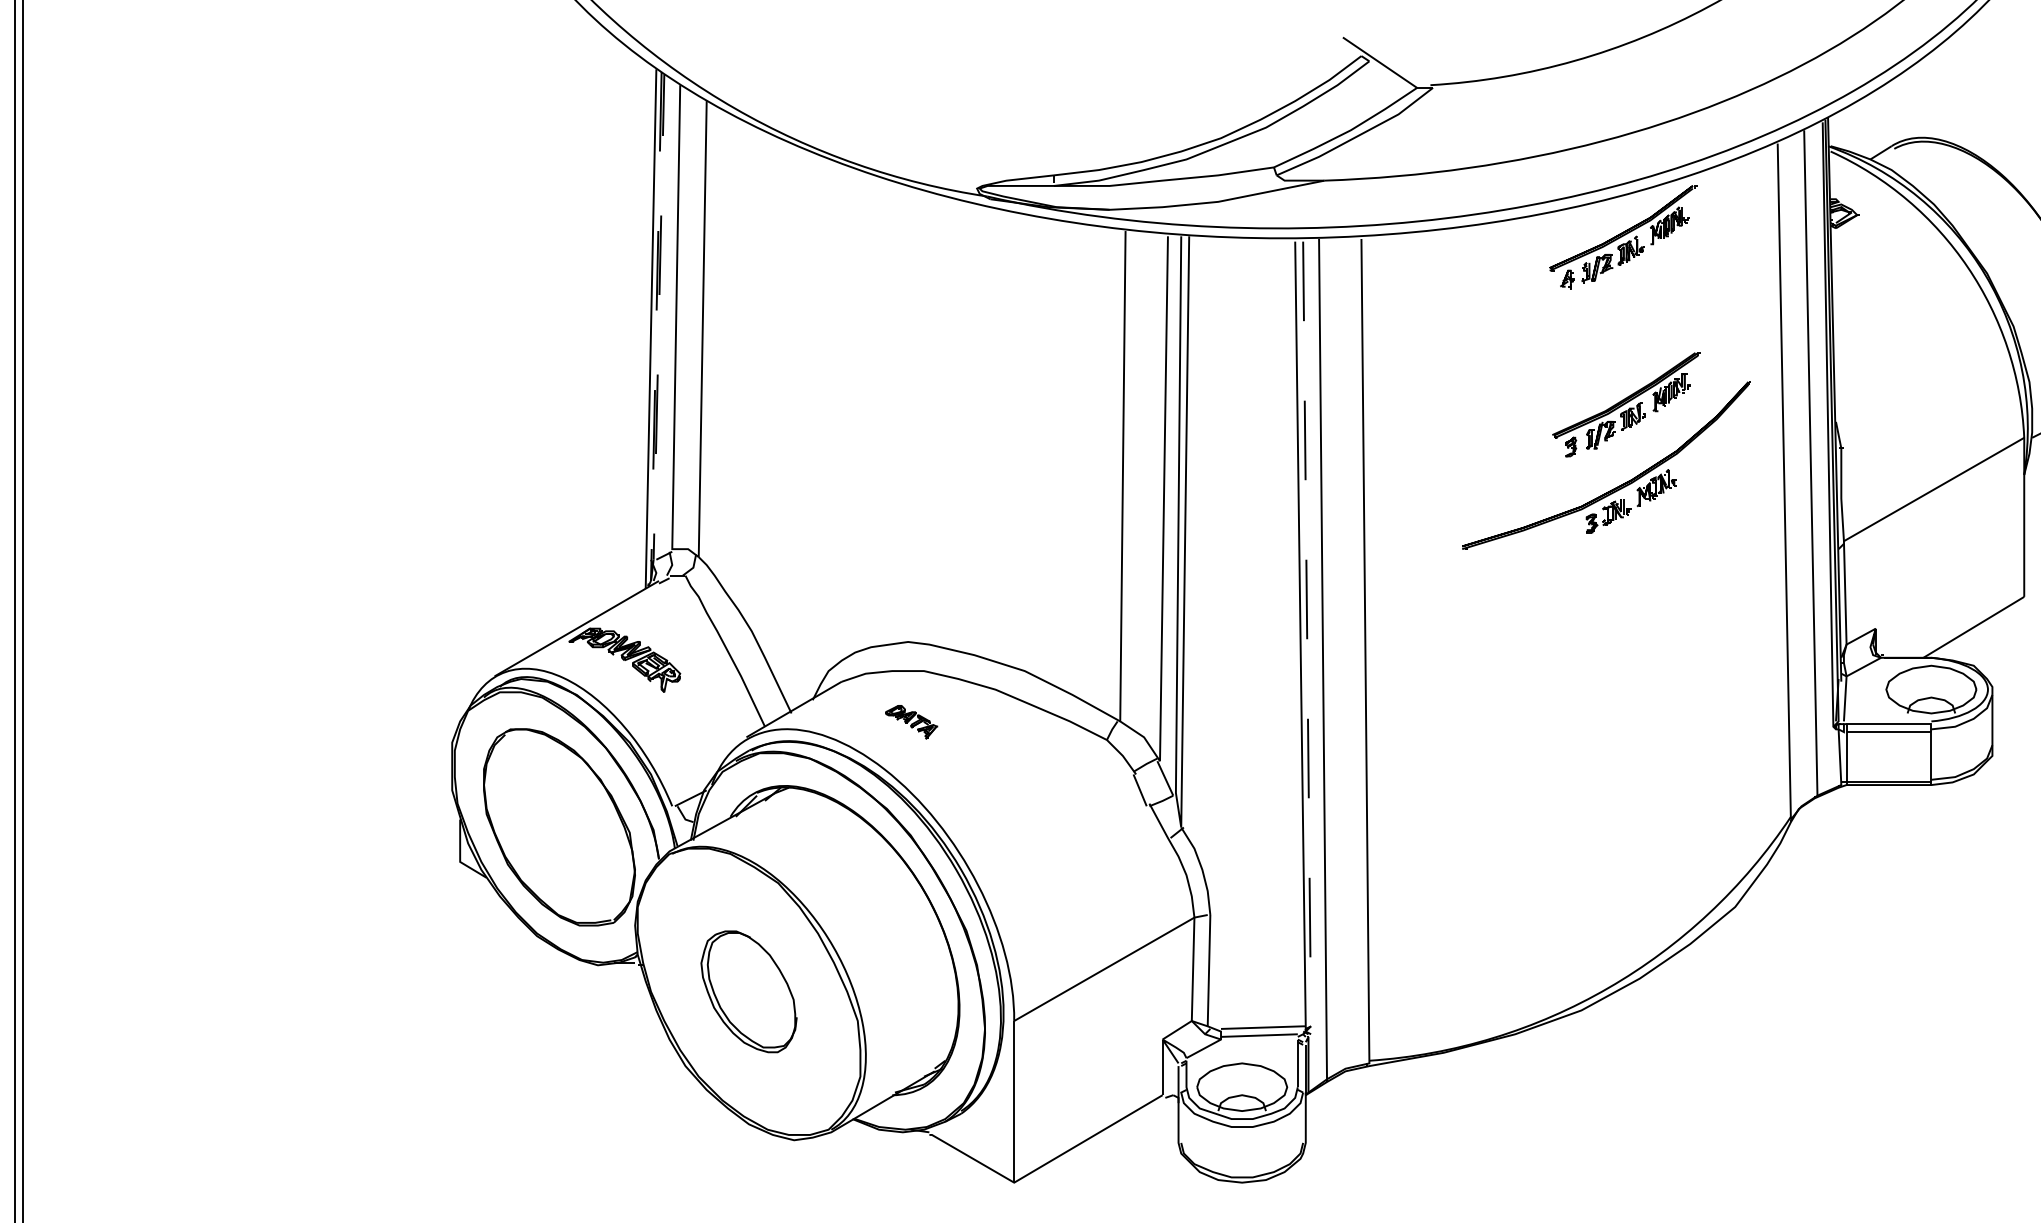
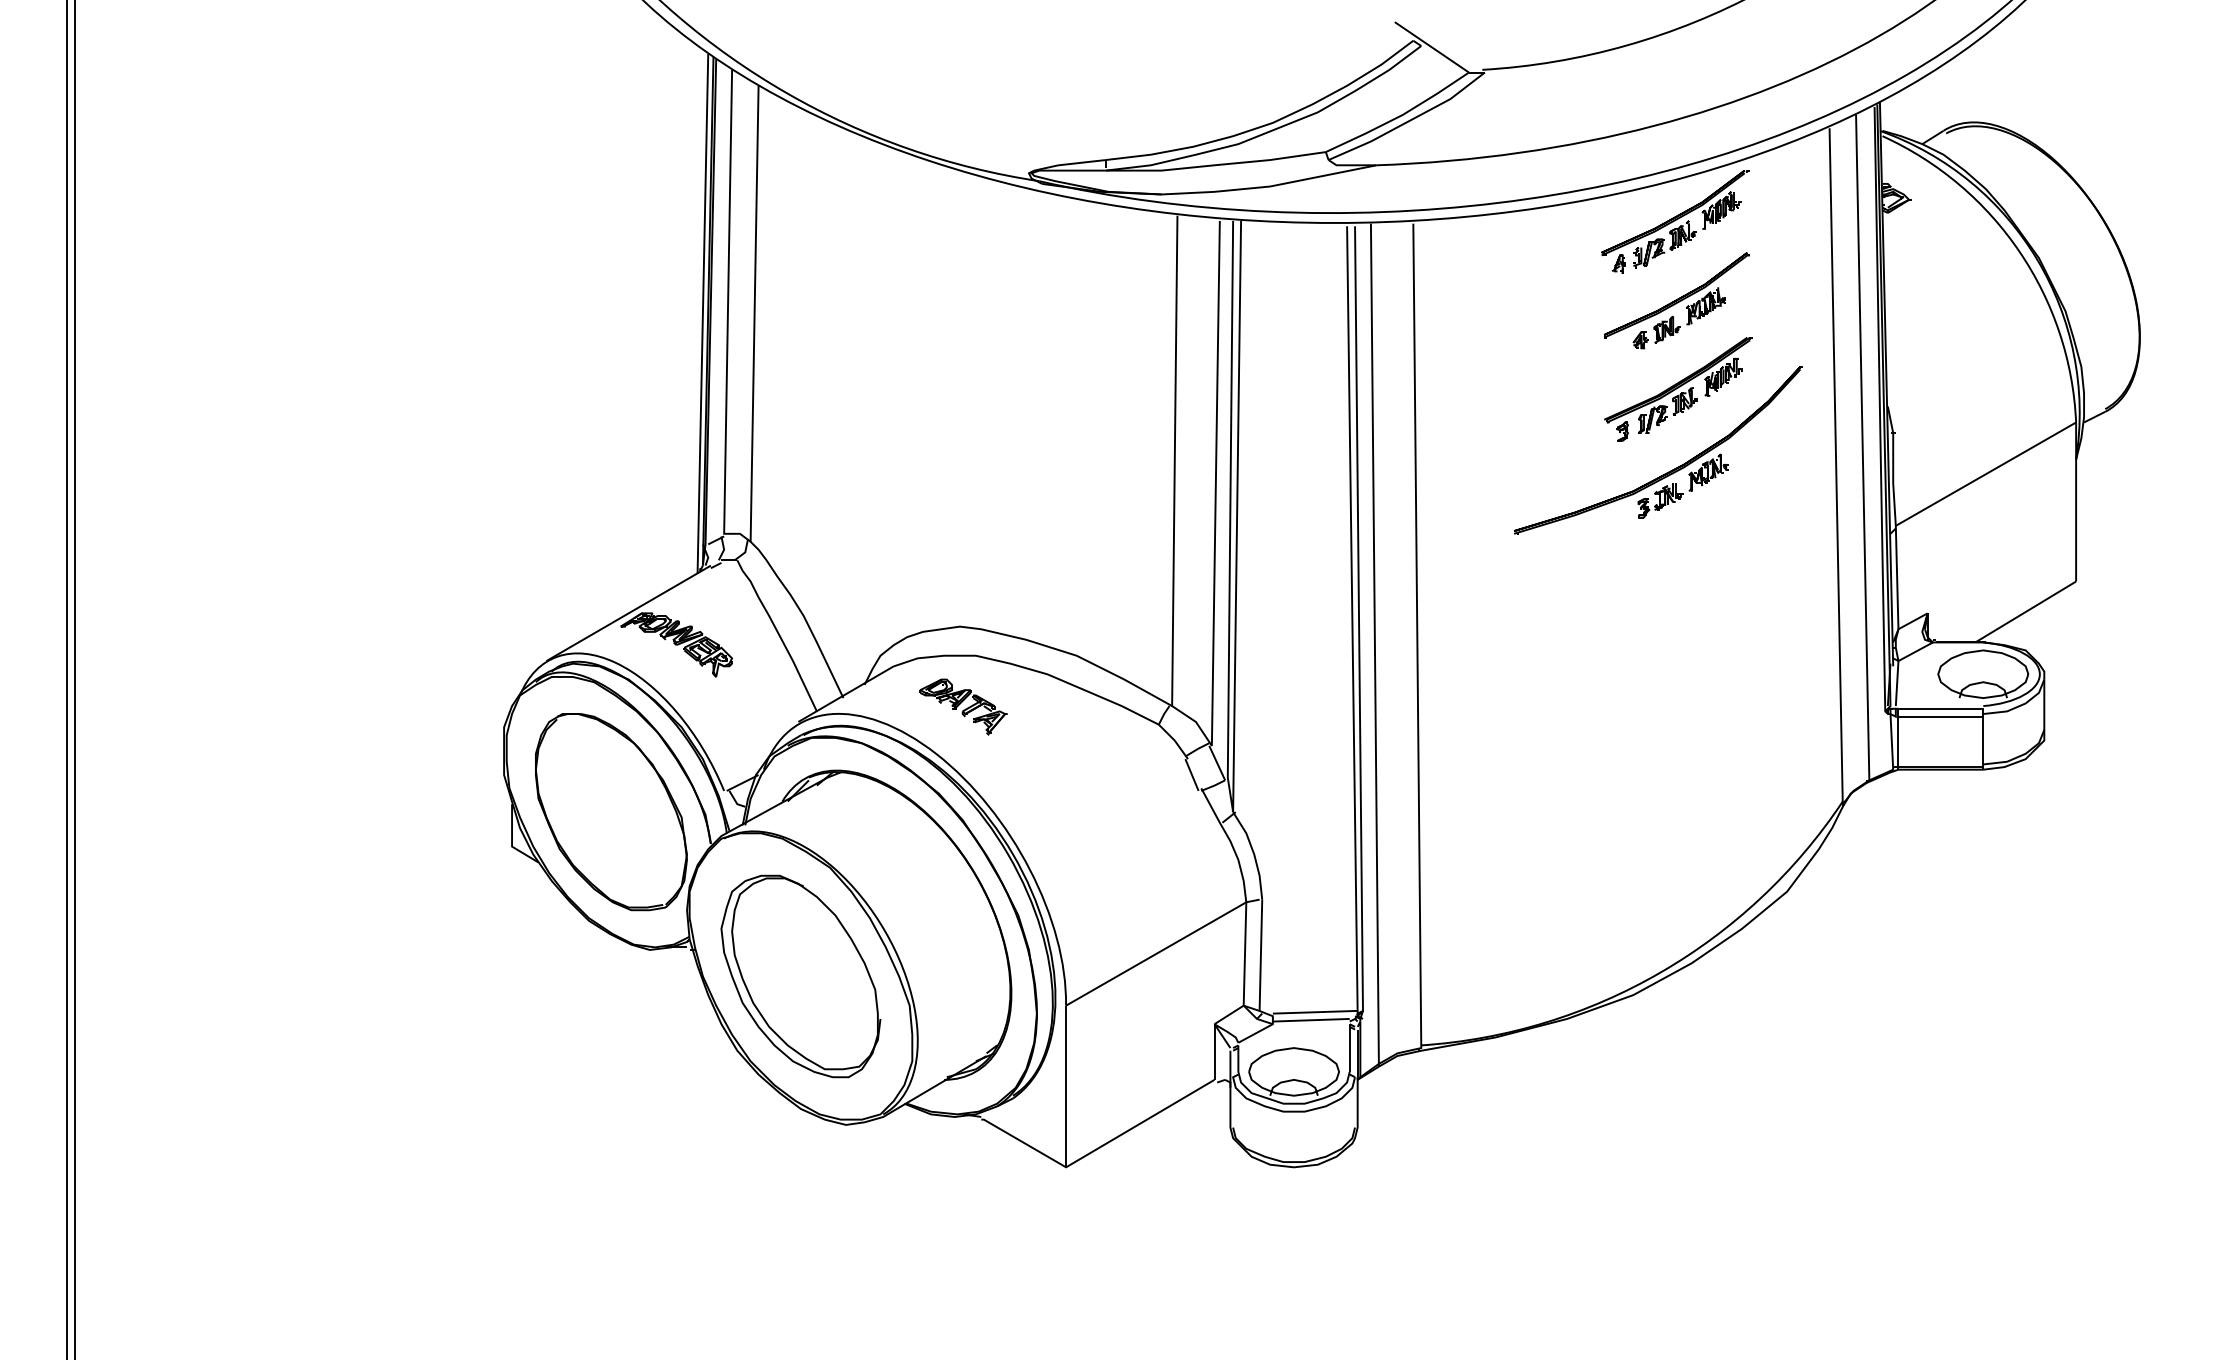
part: (1624, 315) -> (1676, 300), added
line: (650, 580) -> (702, 565), dashed -> solid
line: (1307, 641) -> (1359, 626), dashed -> solid
part: (911, 721) -> (963, 706), size x1.67
part: (748, 991) -> (800, 976), size x1.67

